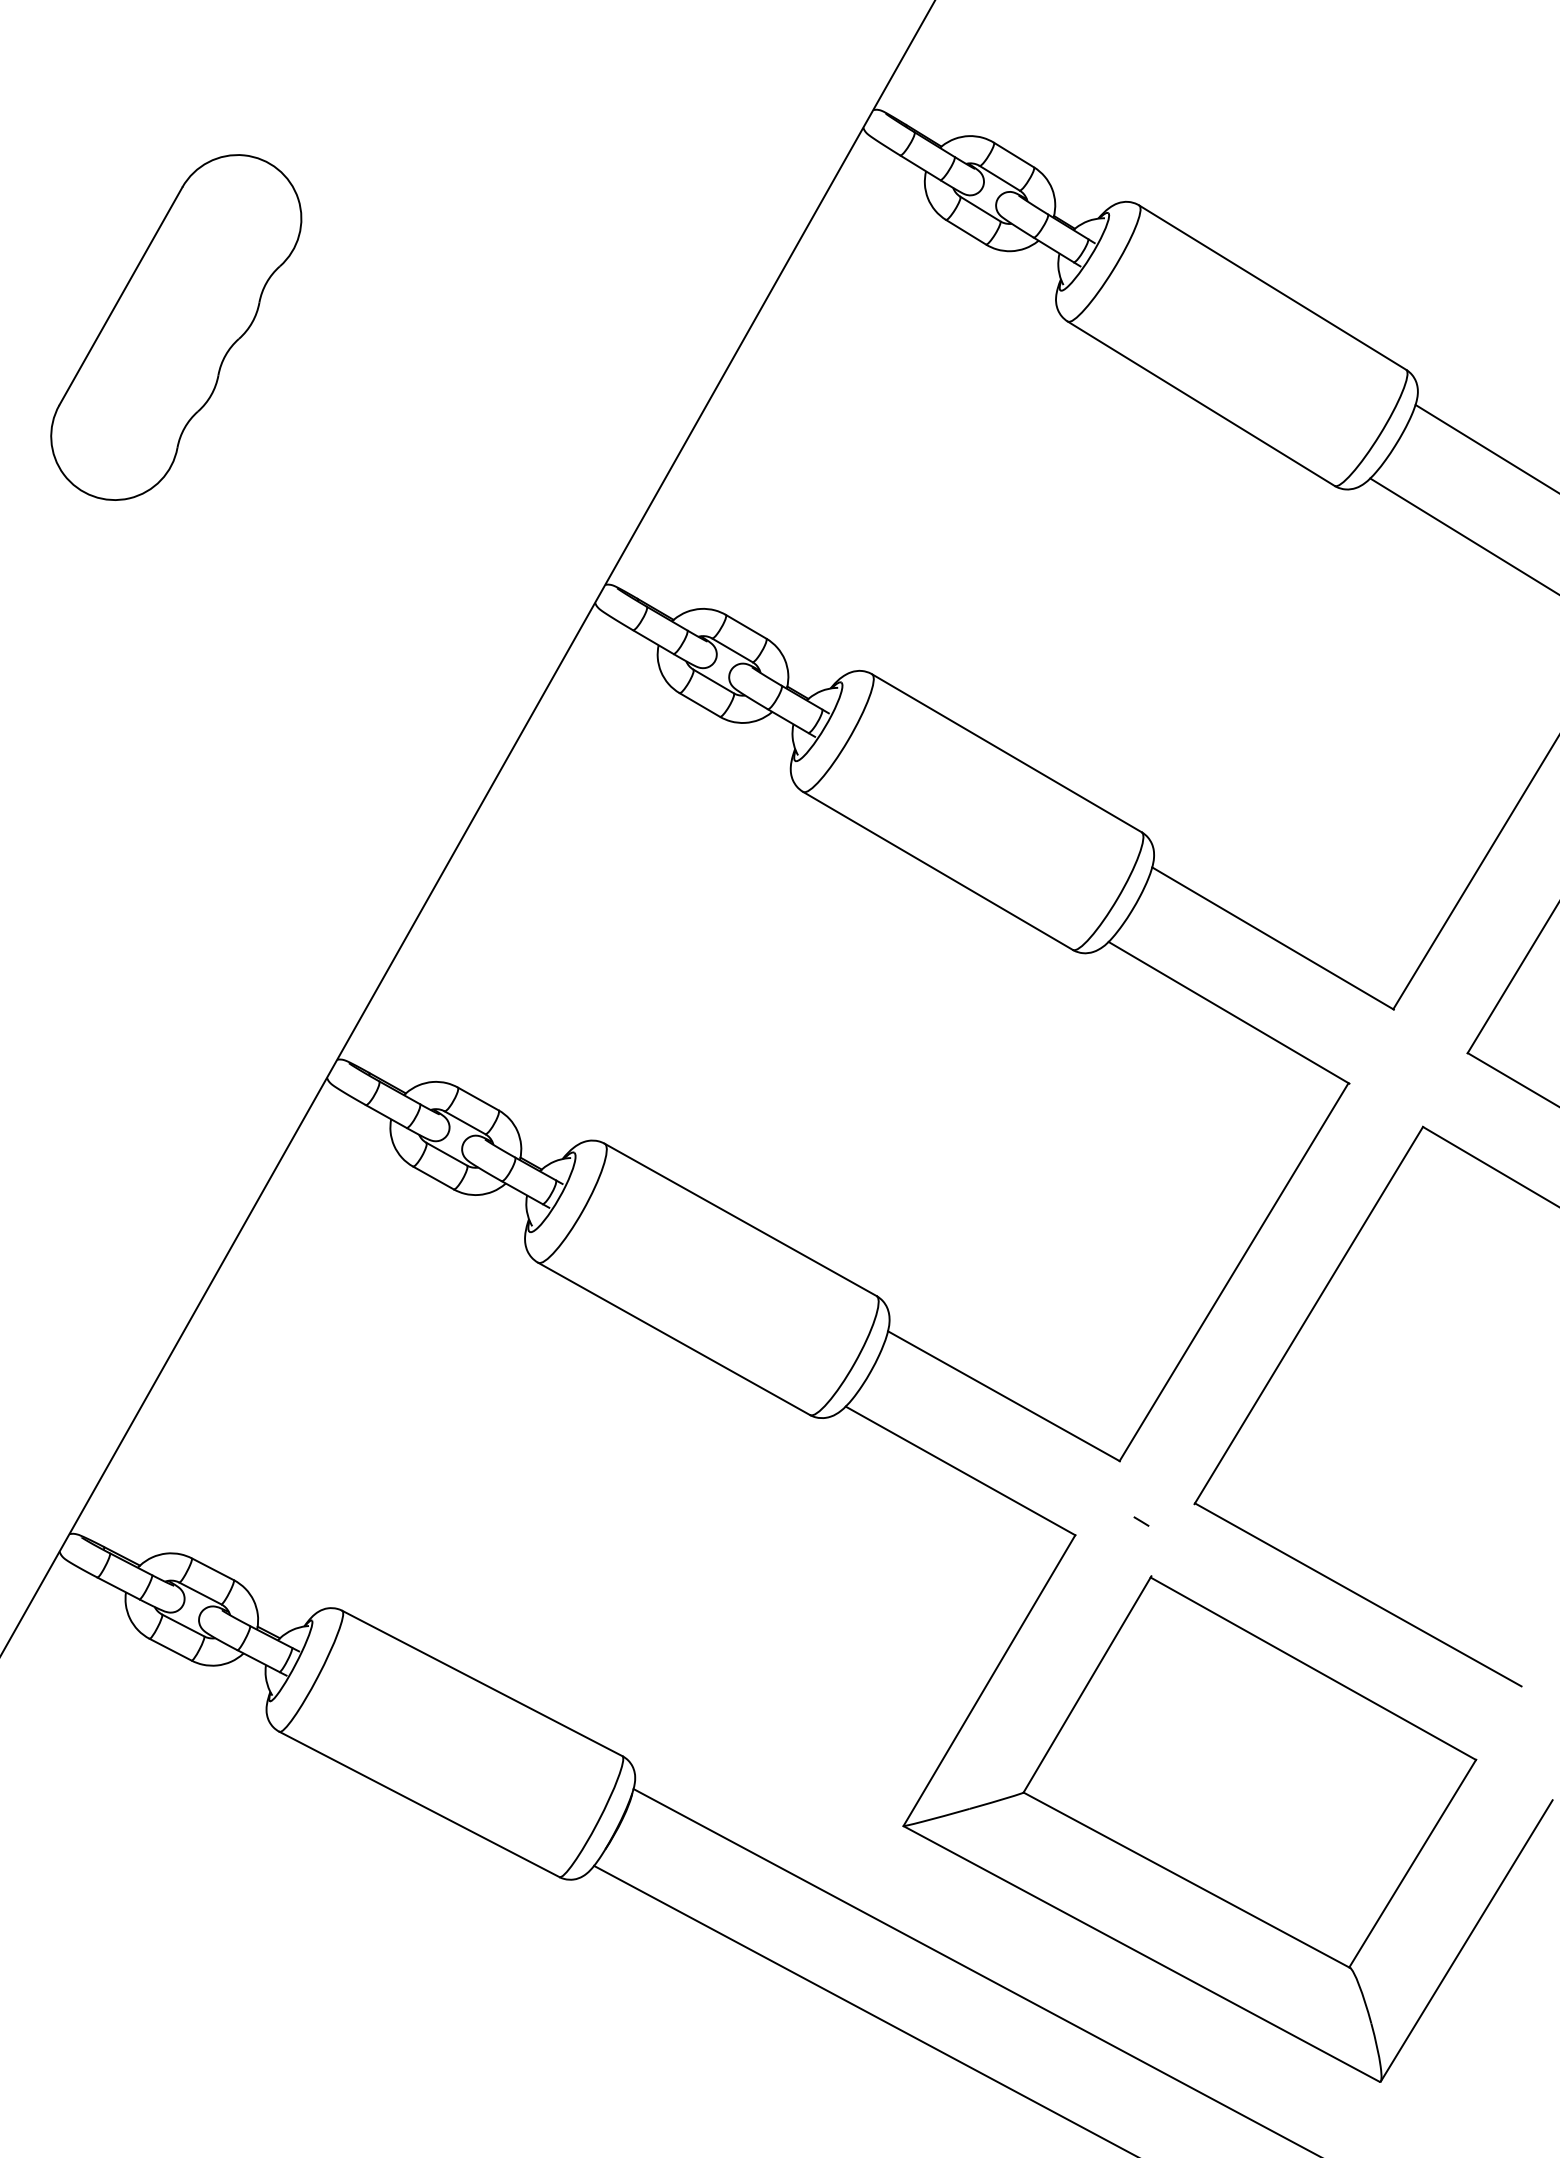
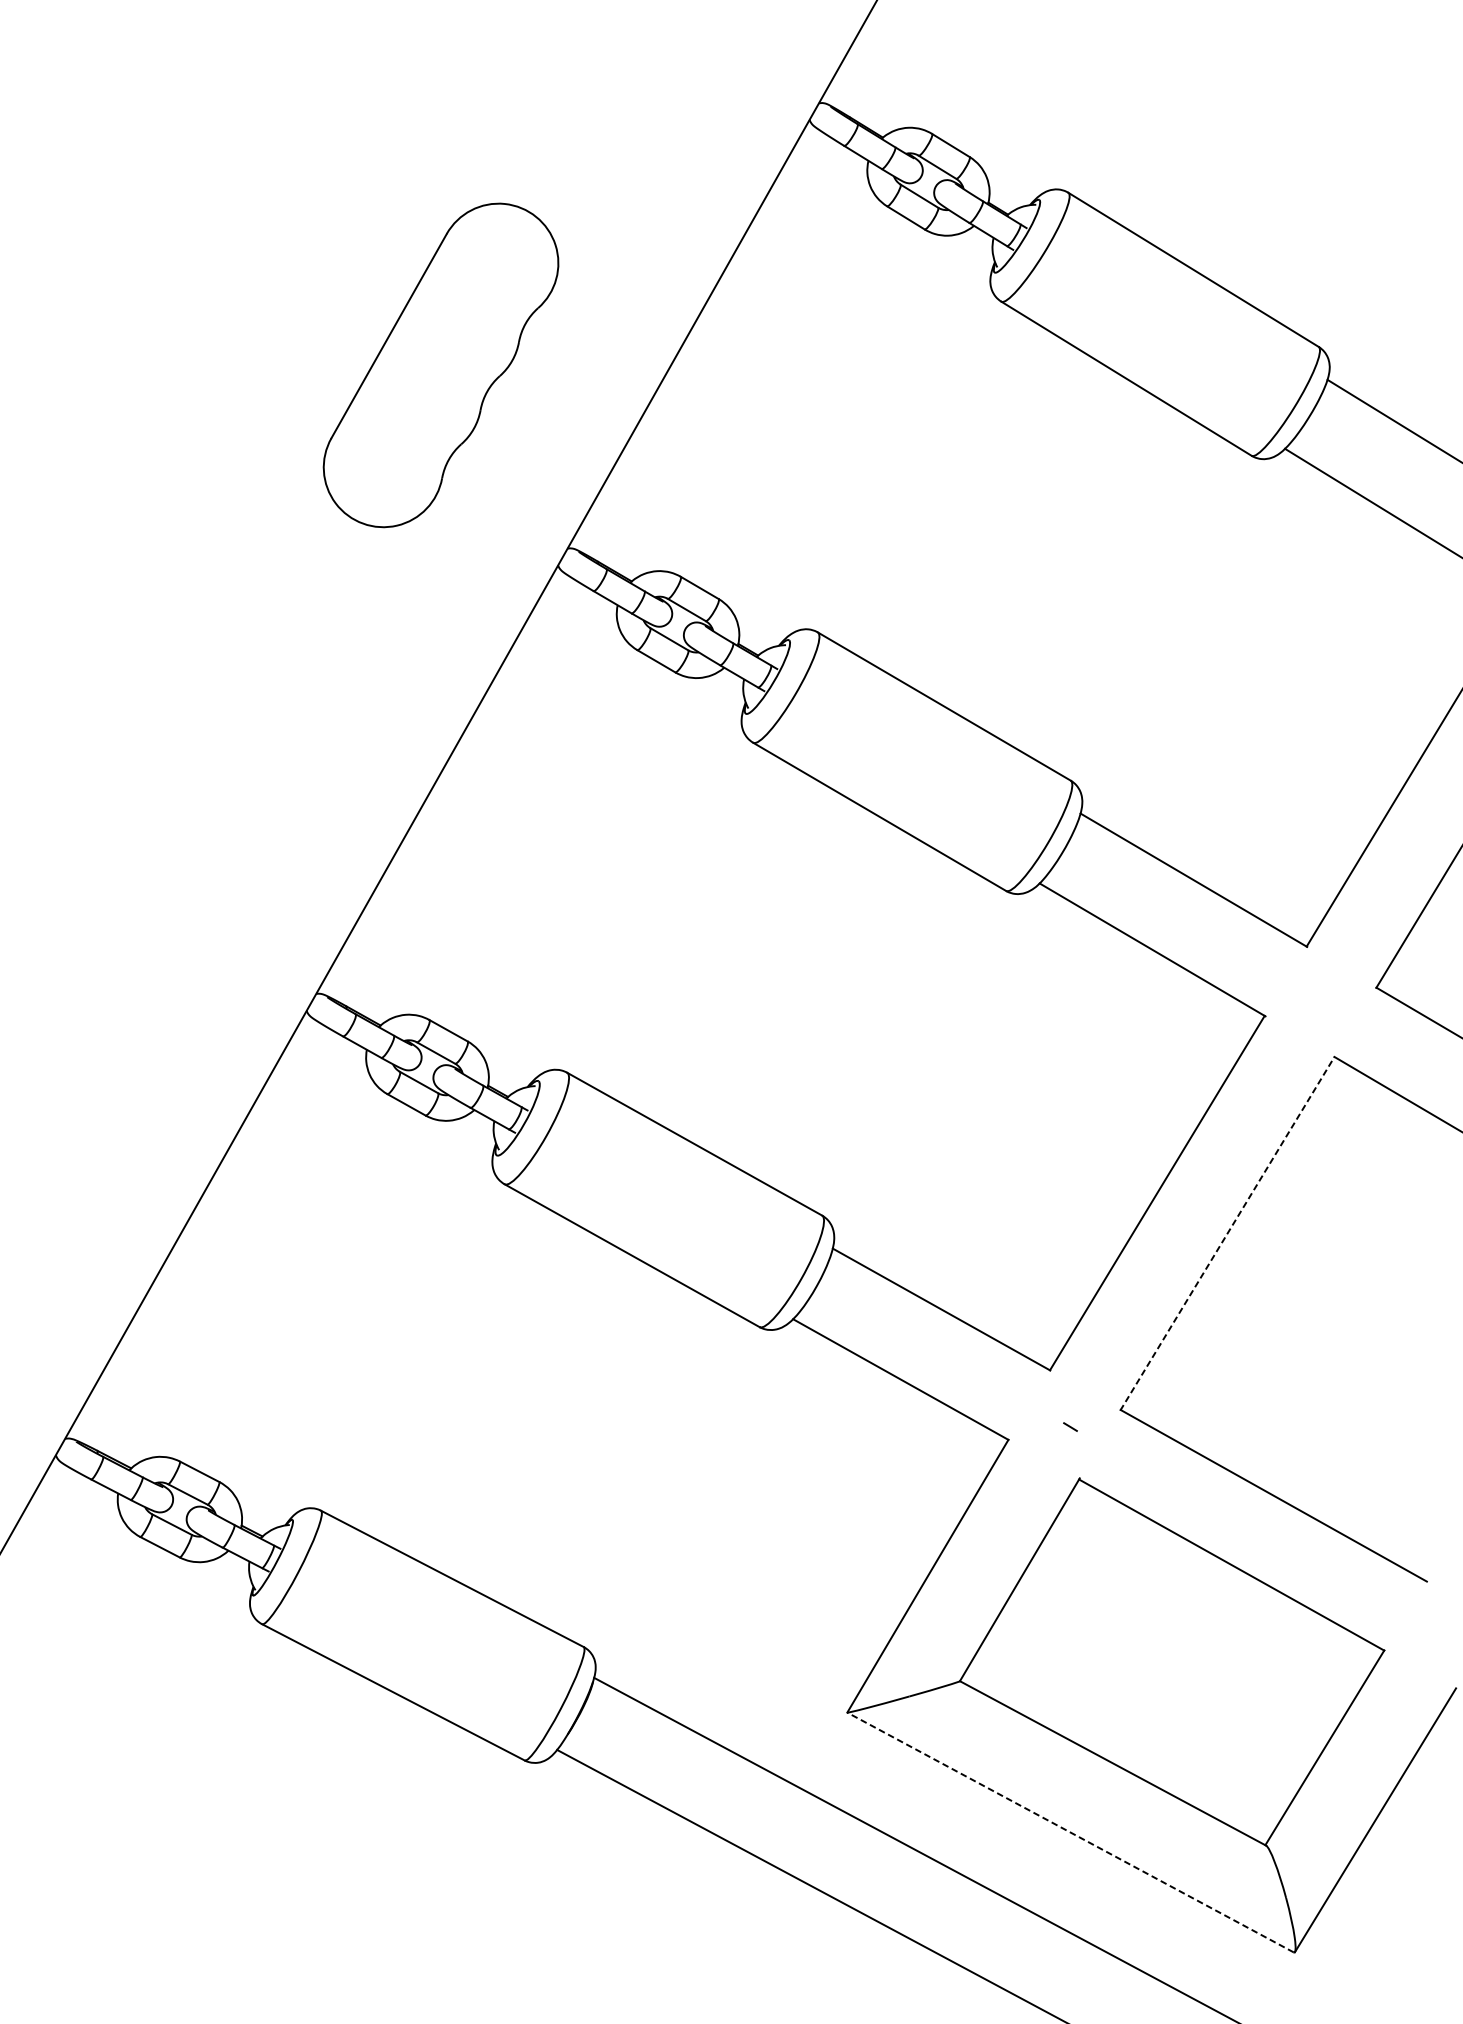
part: (176, 327) -> (441, 365), moved
line: (1308, 1315) -> (1227, 1233), solid -> dashed
line: (1141, 1953) -> (1070, 1832), solid -> dashed

